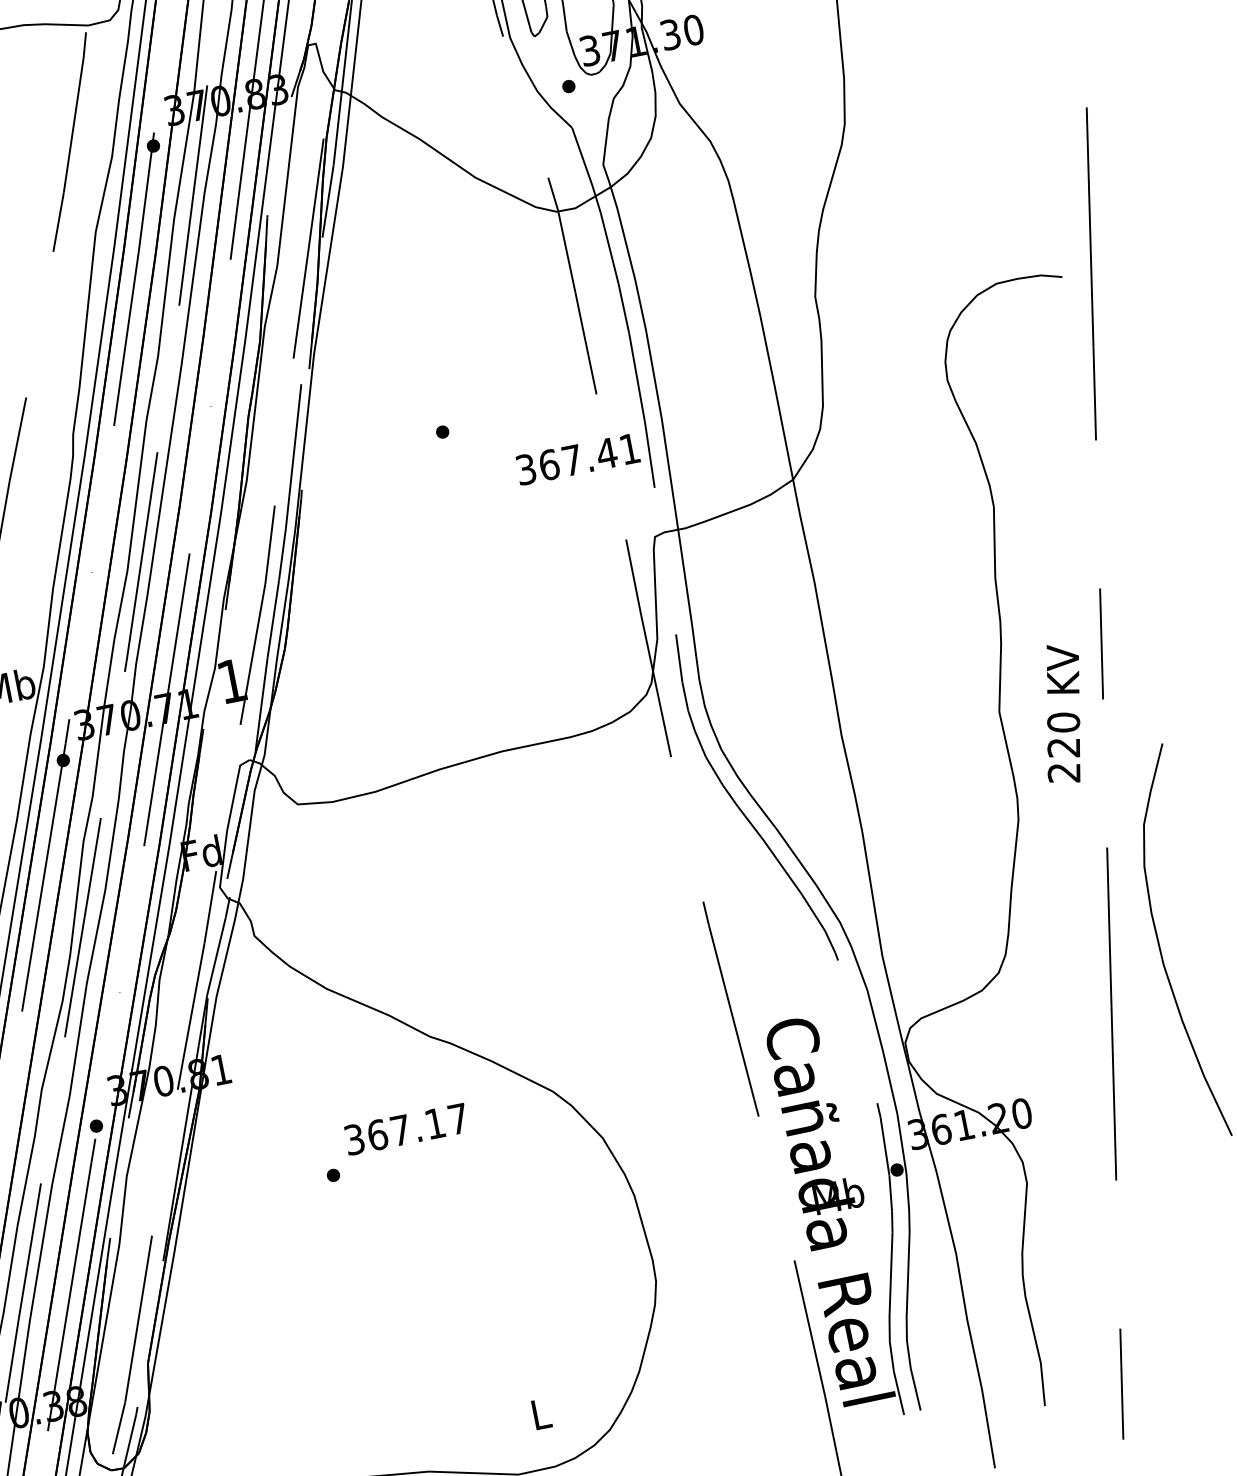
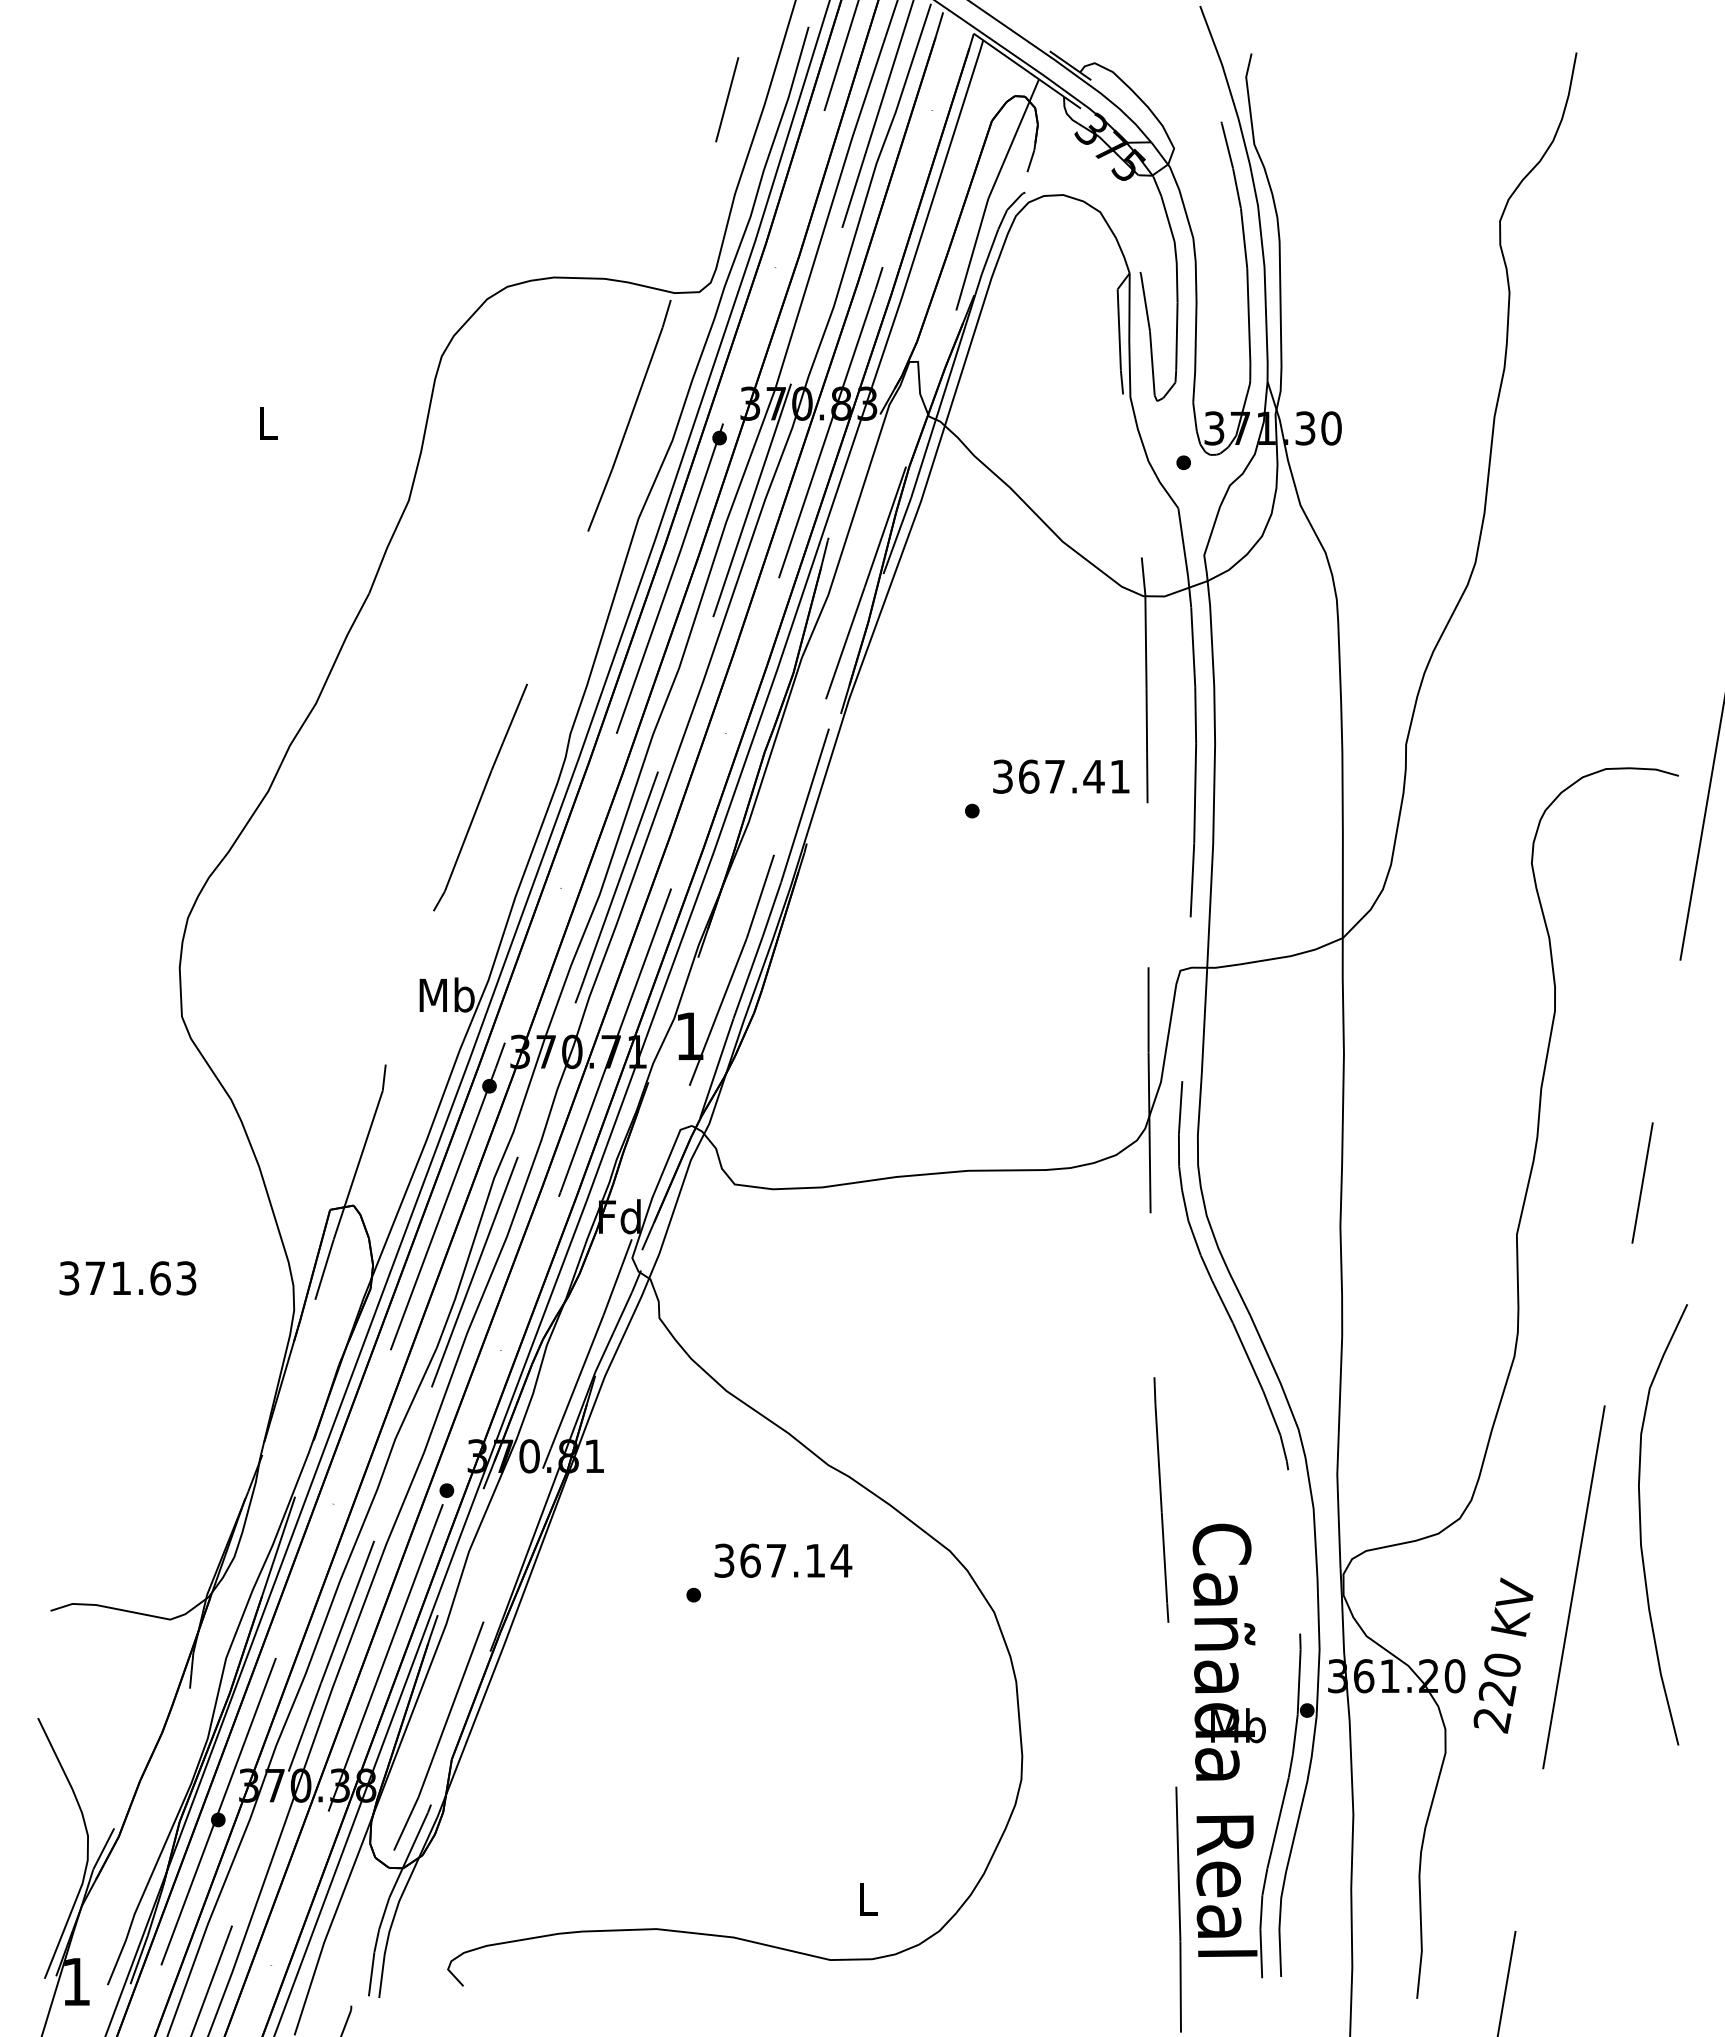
text: (577, 459) -> (1061, 776), moved
text: (1062, 713) -> (1503, 1655), moved
text: (458, 1118) -> (841, 1560), 367.17 -> 367.14

